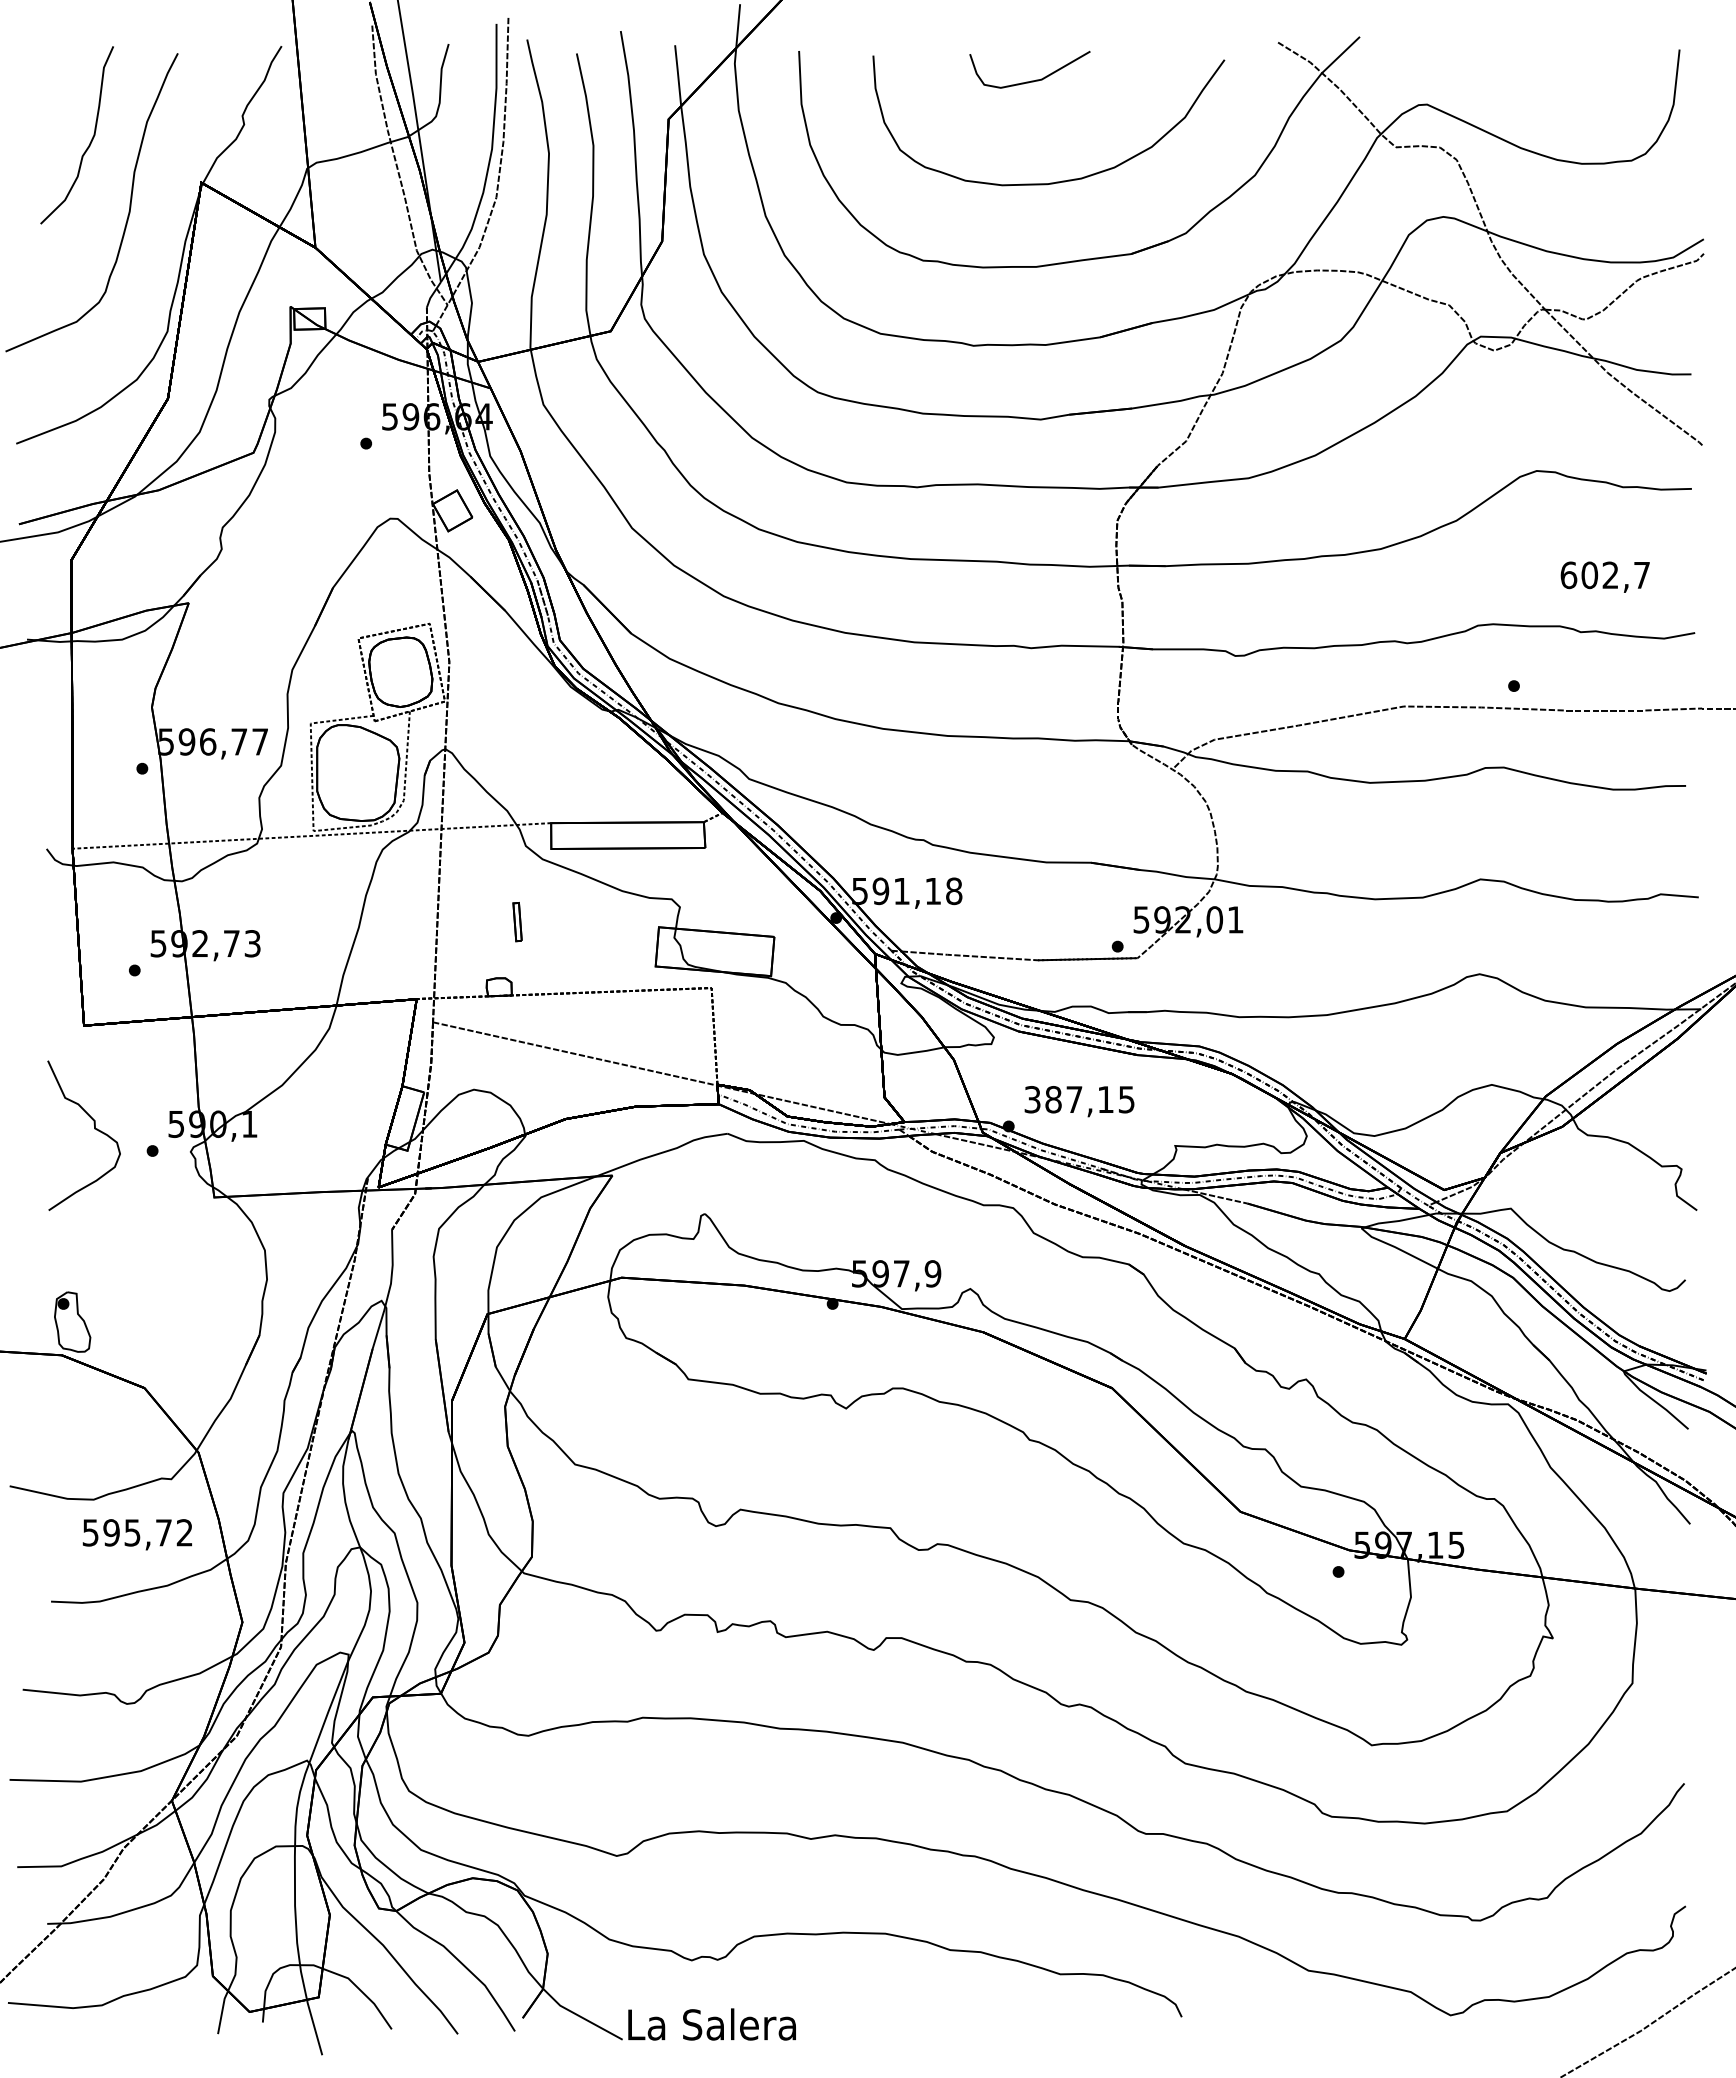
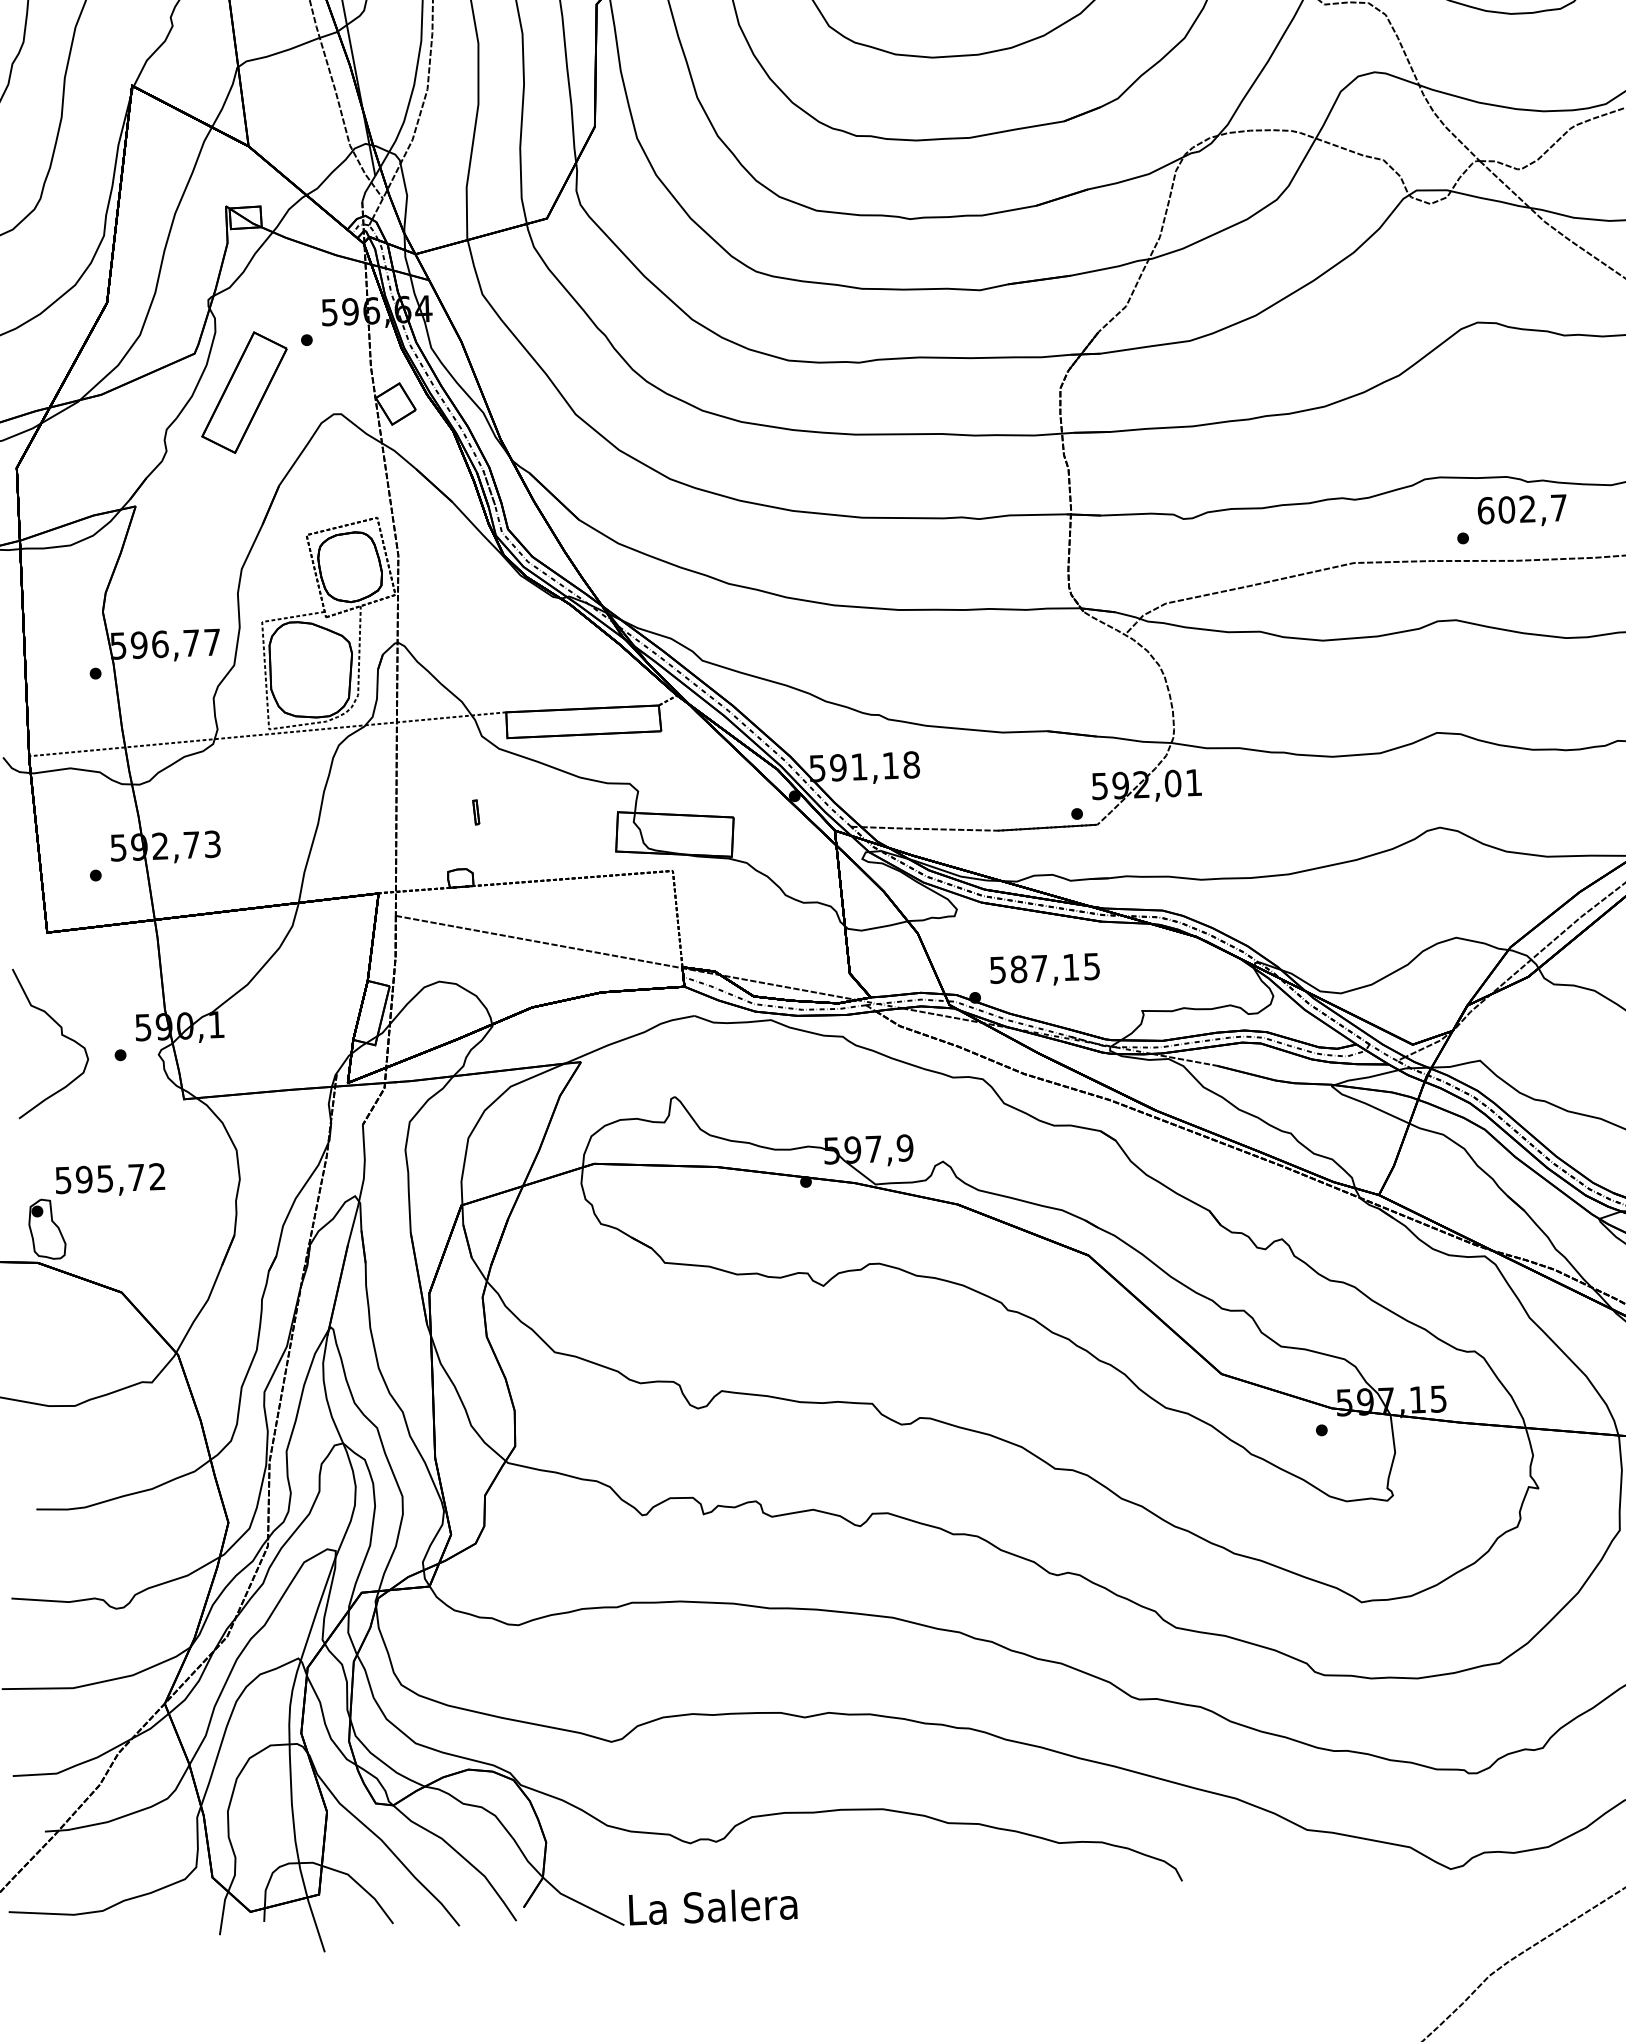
part: (301, 493) -> (244, 392), added
text: (1604, 576) -> (1521, 510), moved
part: (516, 921) -> (475, 811), size x0.62
text: (1032, 1099) -> (997, 970), 387,15 -> 587,15
text: (136, 1534) -> (109, 1180), moved

